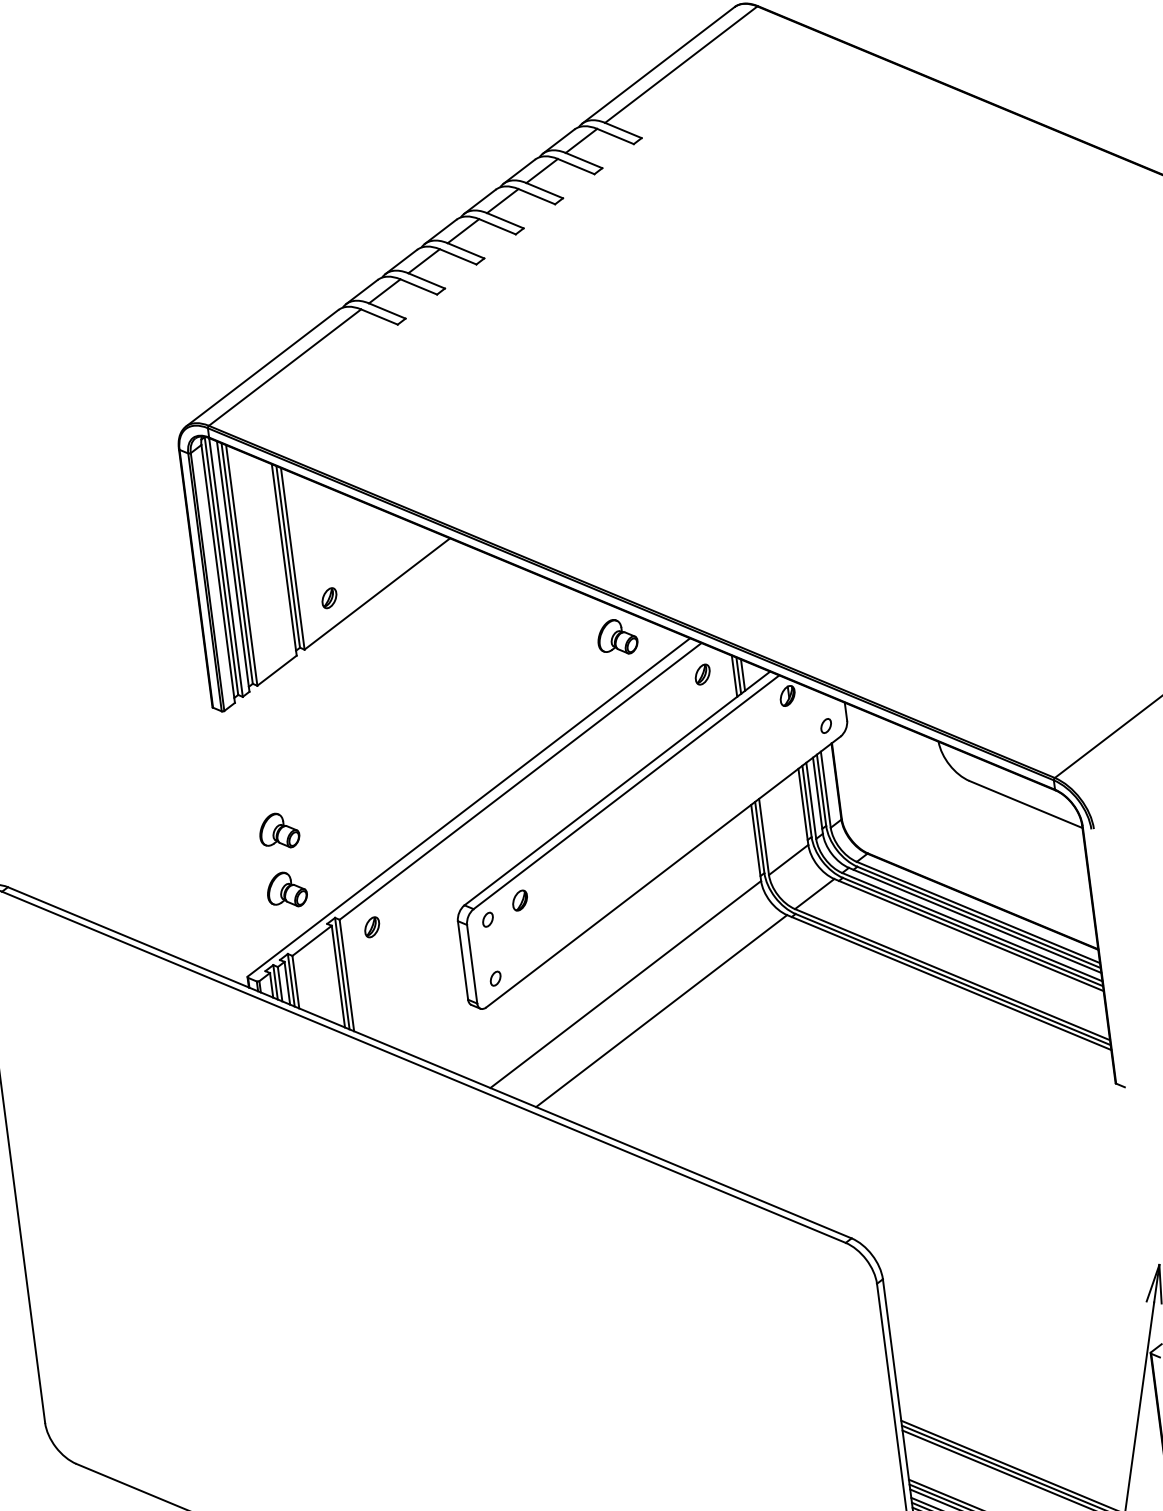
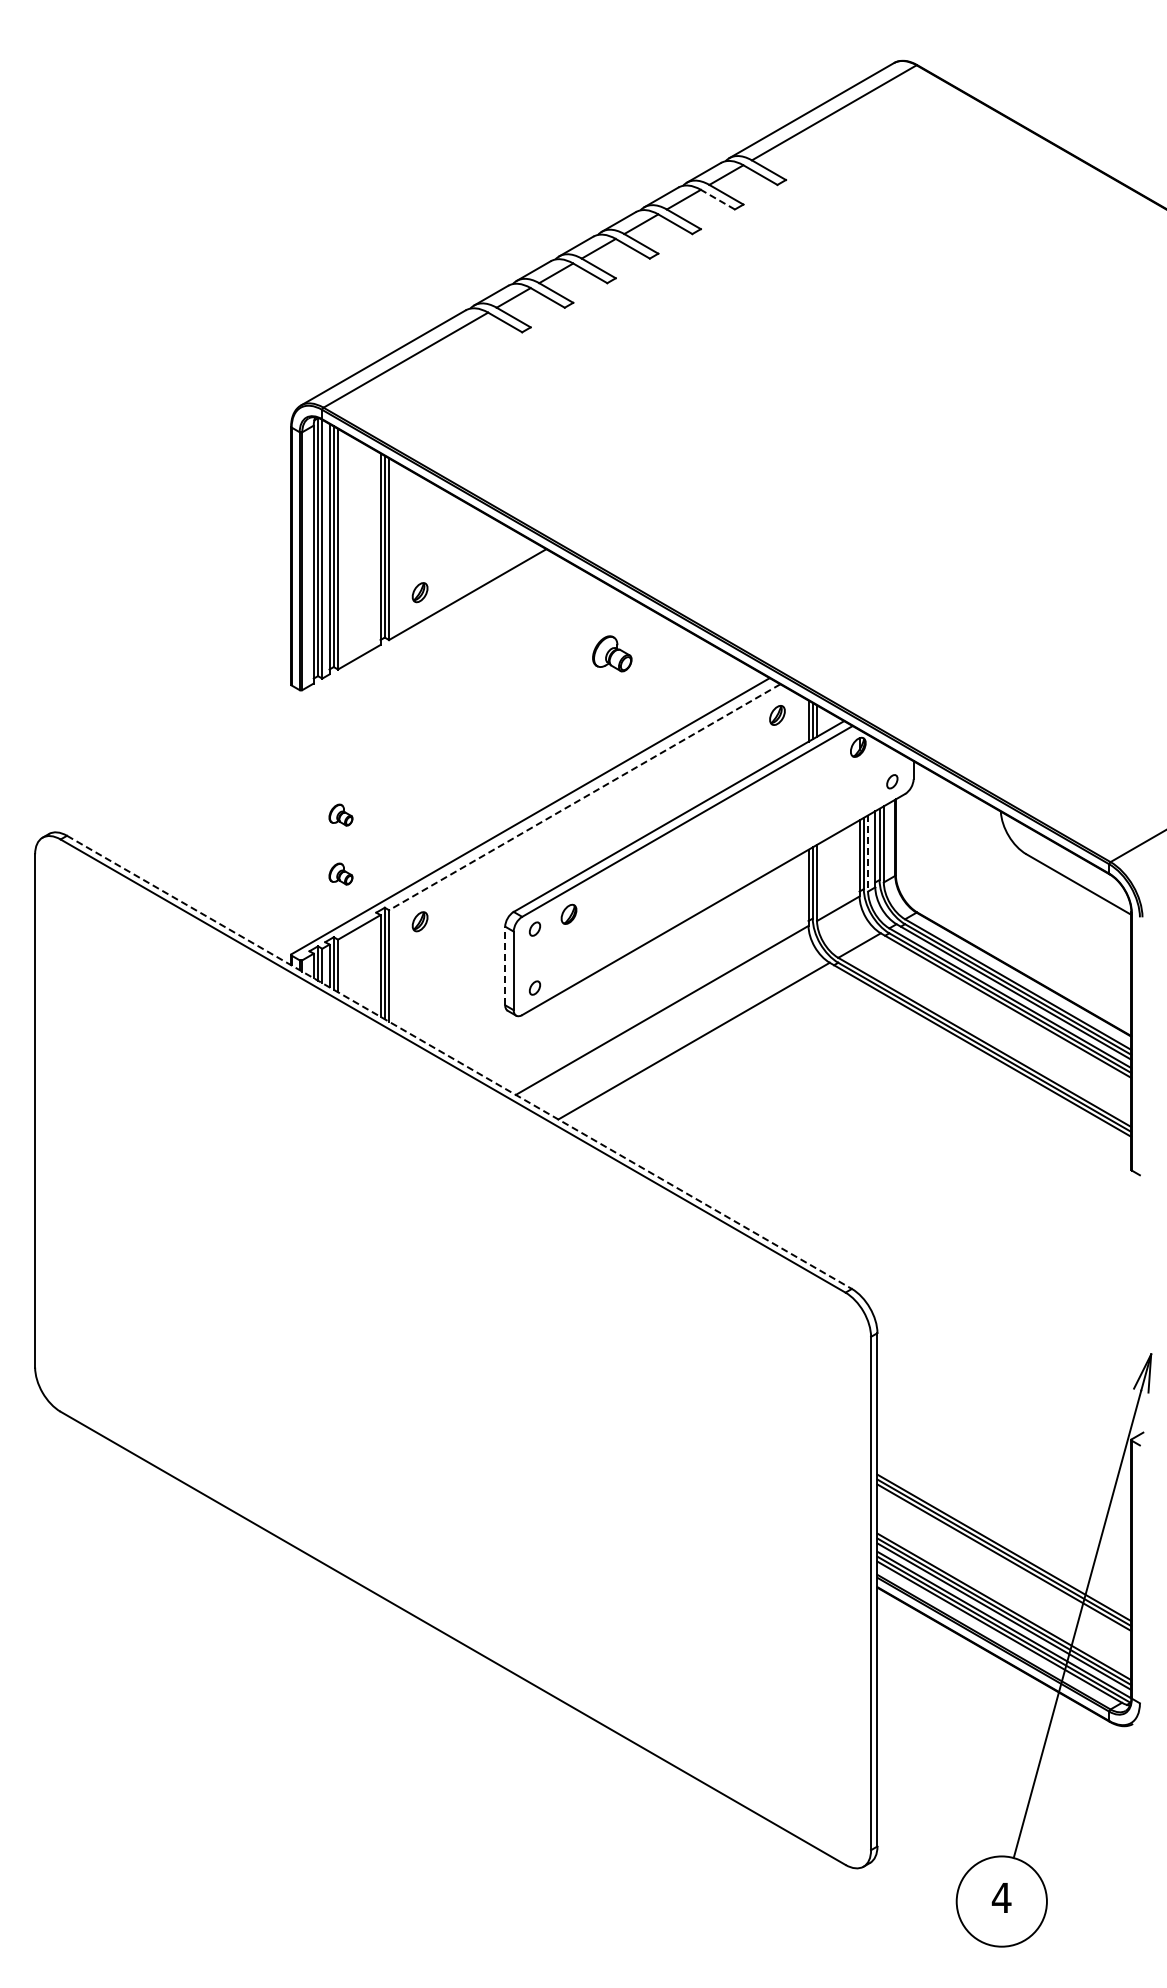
line: (575, 166) -> (717, 199), solid -> dashed
part: (617, 636) -> (612, 653), moved
line: (520, 781) -> (584, 797), solid -> dashed
line: (811, 800) -> (868, 853), solid -> dashed
part: (278, 830) -> (340, 814), size x0.6
part: (286, 889) -> (340, 873), size x0.6
line: (463, 959) -> (505, 965), solid -> dashed
line: (429, 1062) -> (459, 1062), solid -> dashed

